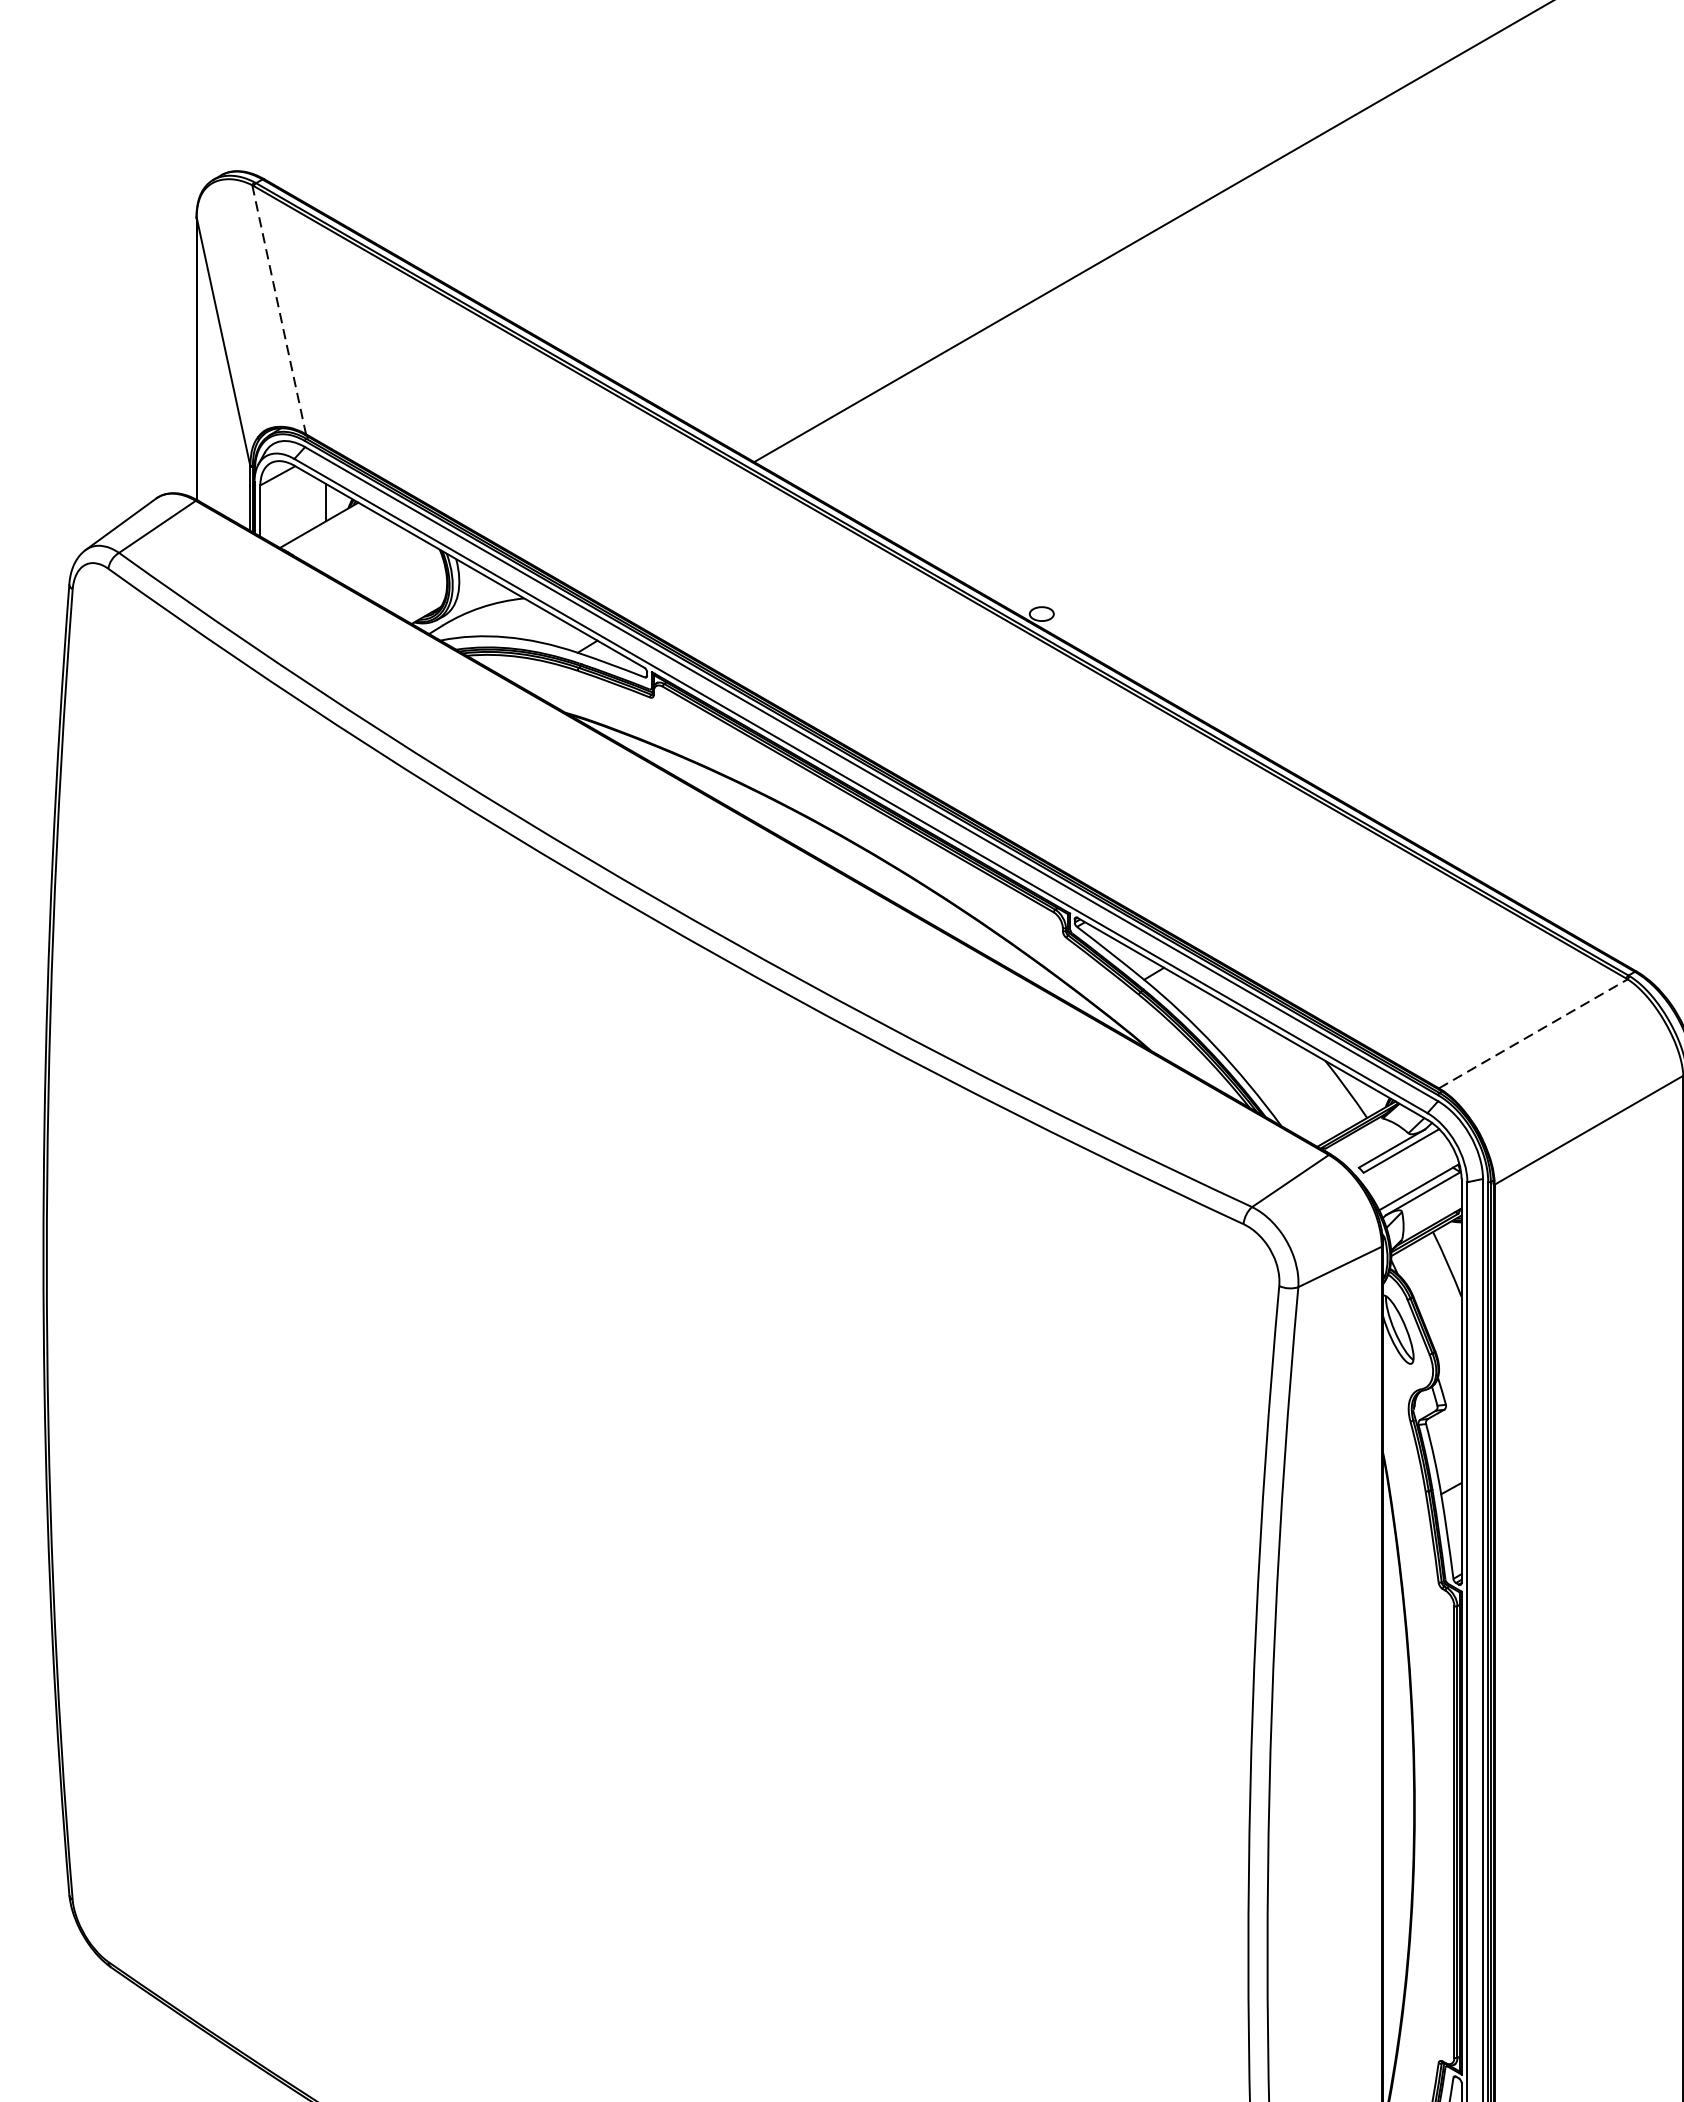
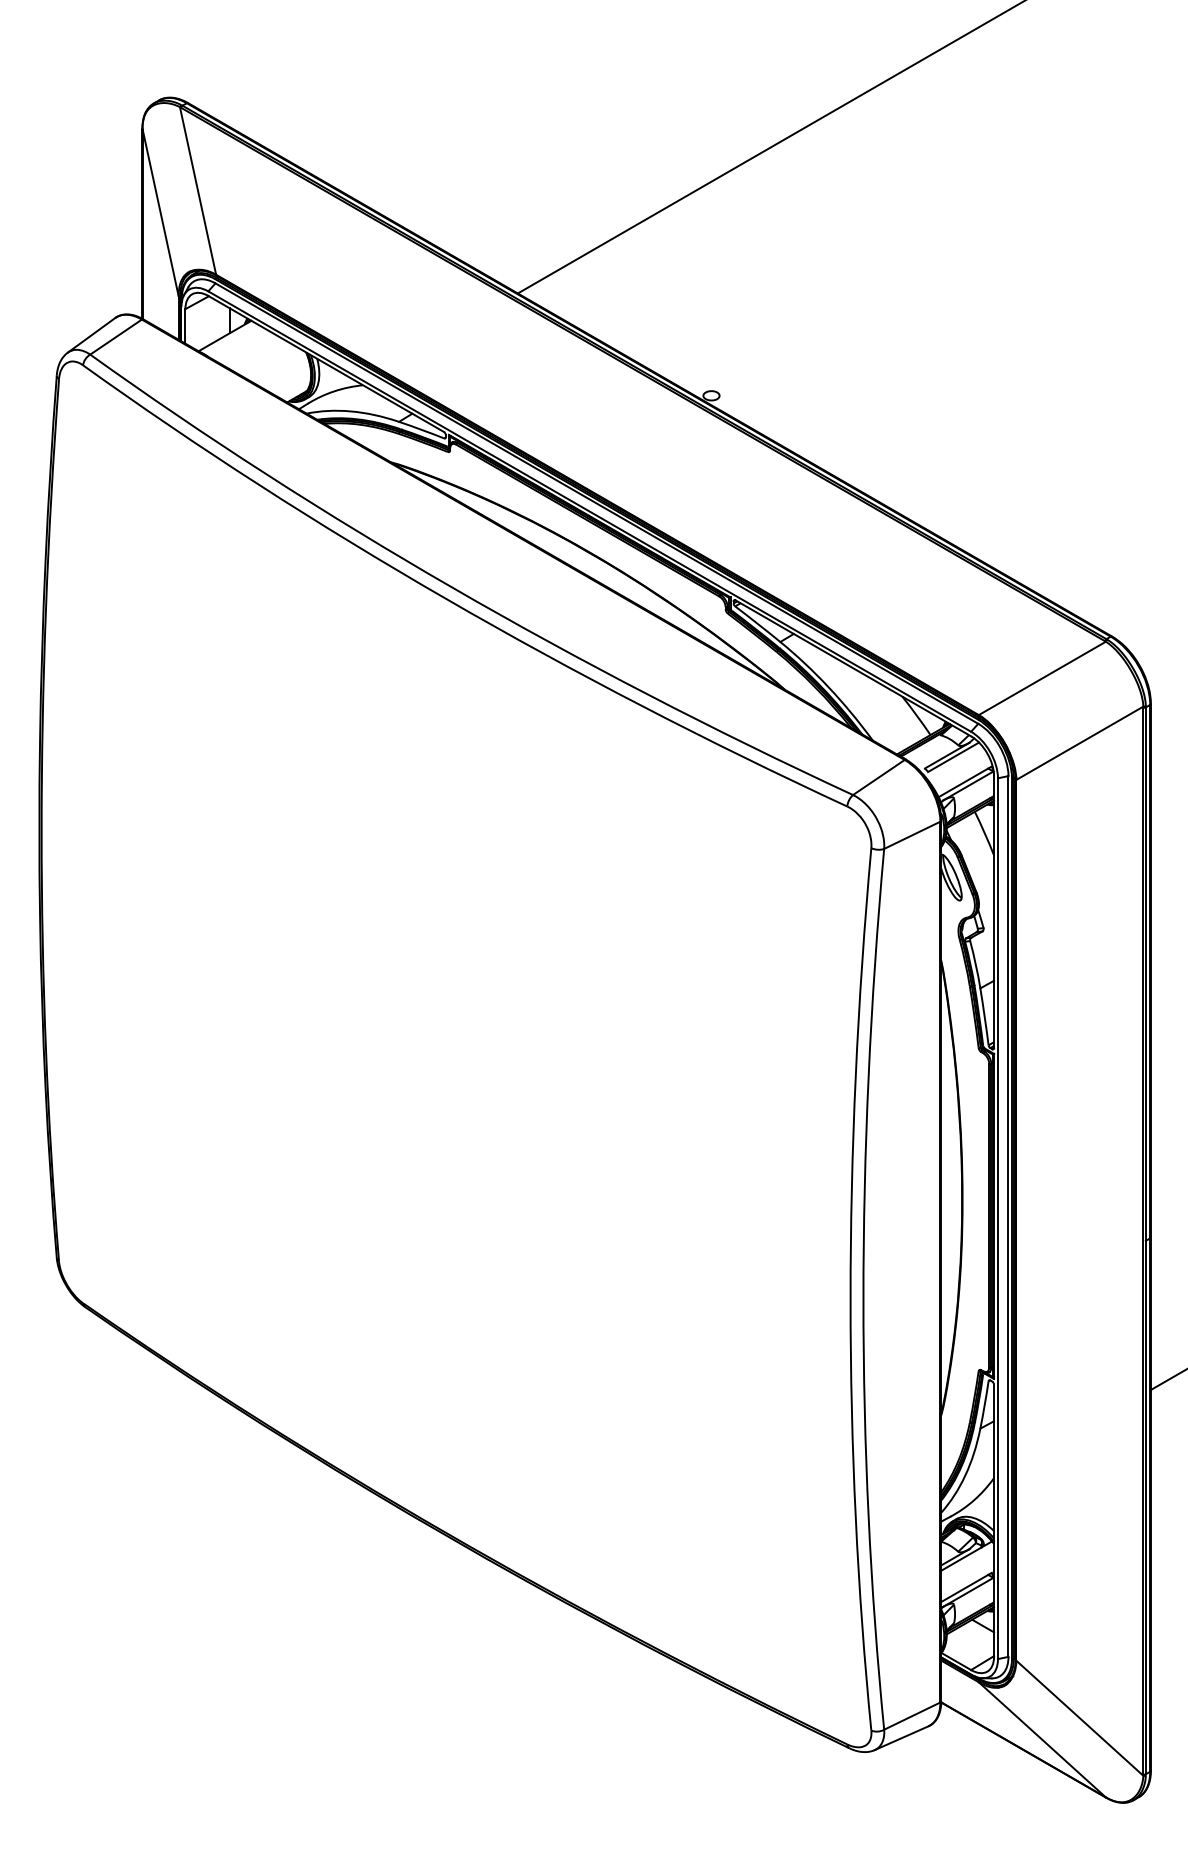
line: (279, 309) -> (198, 190), dashed -> solid
line: (1533, 1033) -> (1042, 678), dashed -> solid

